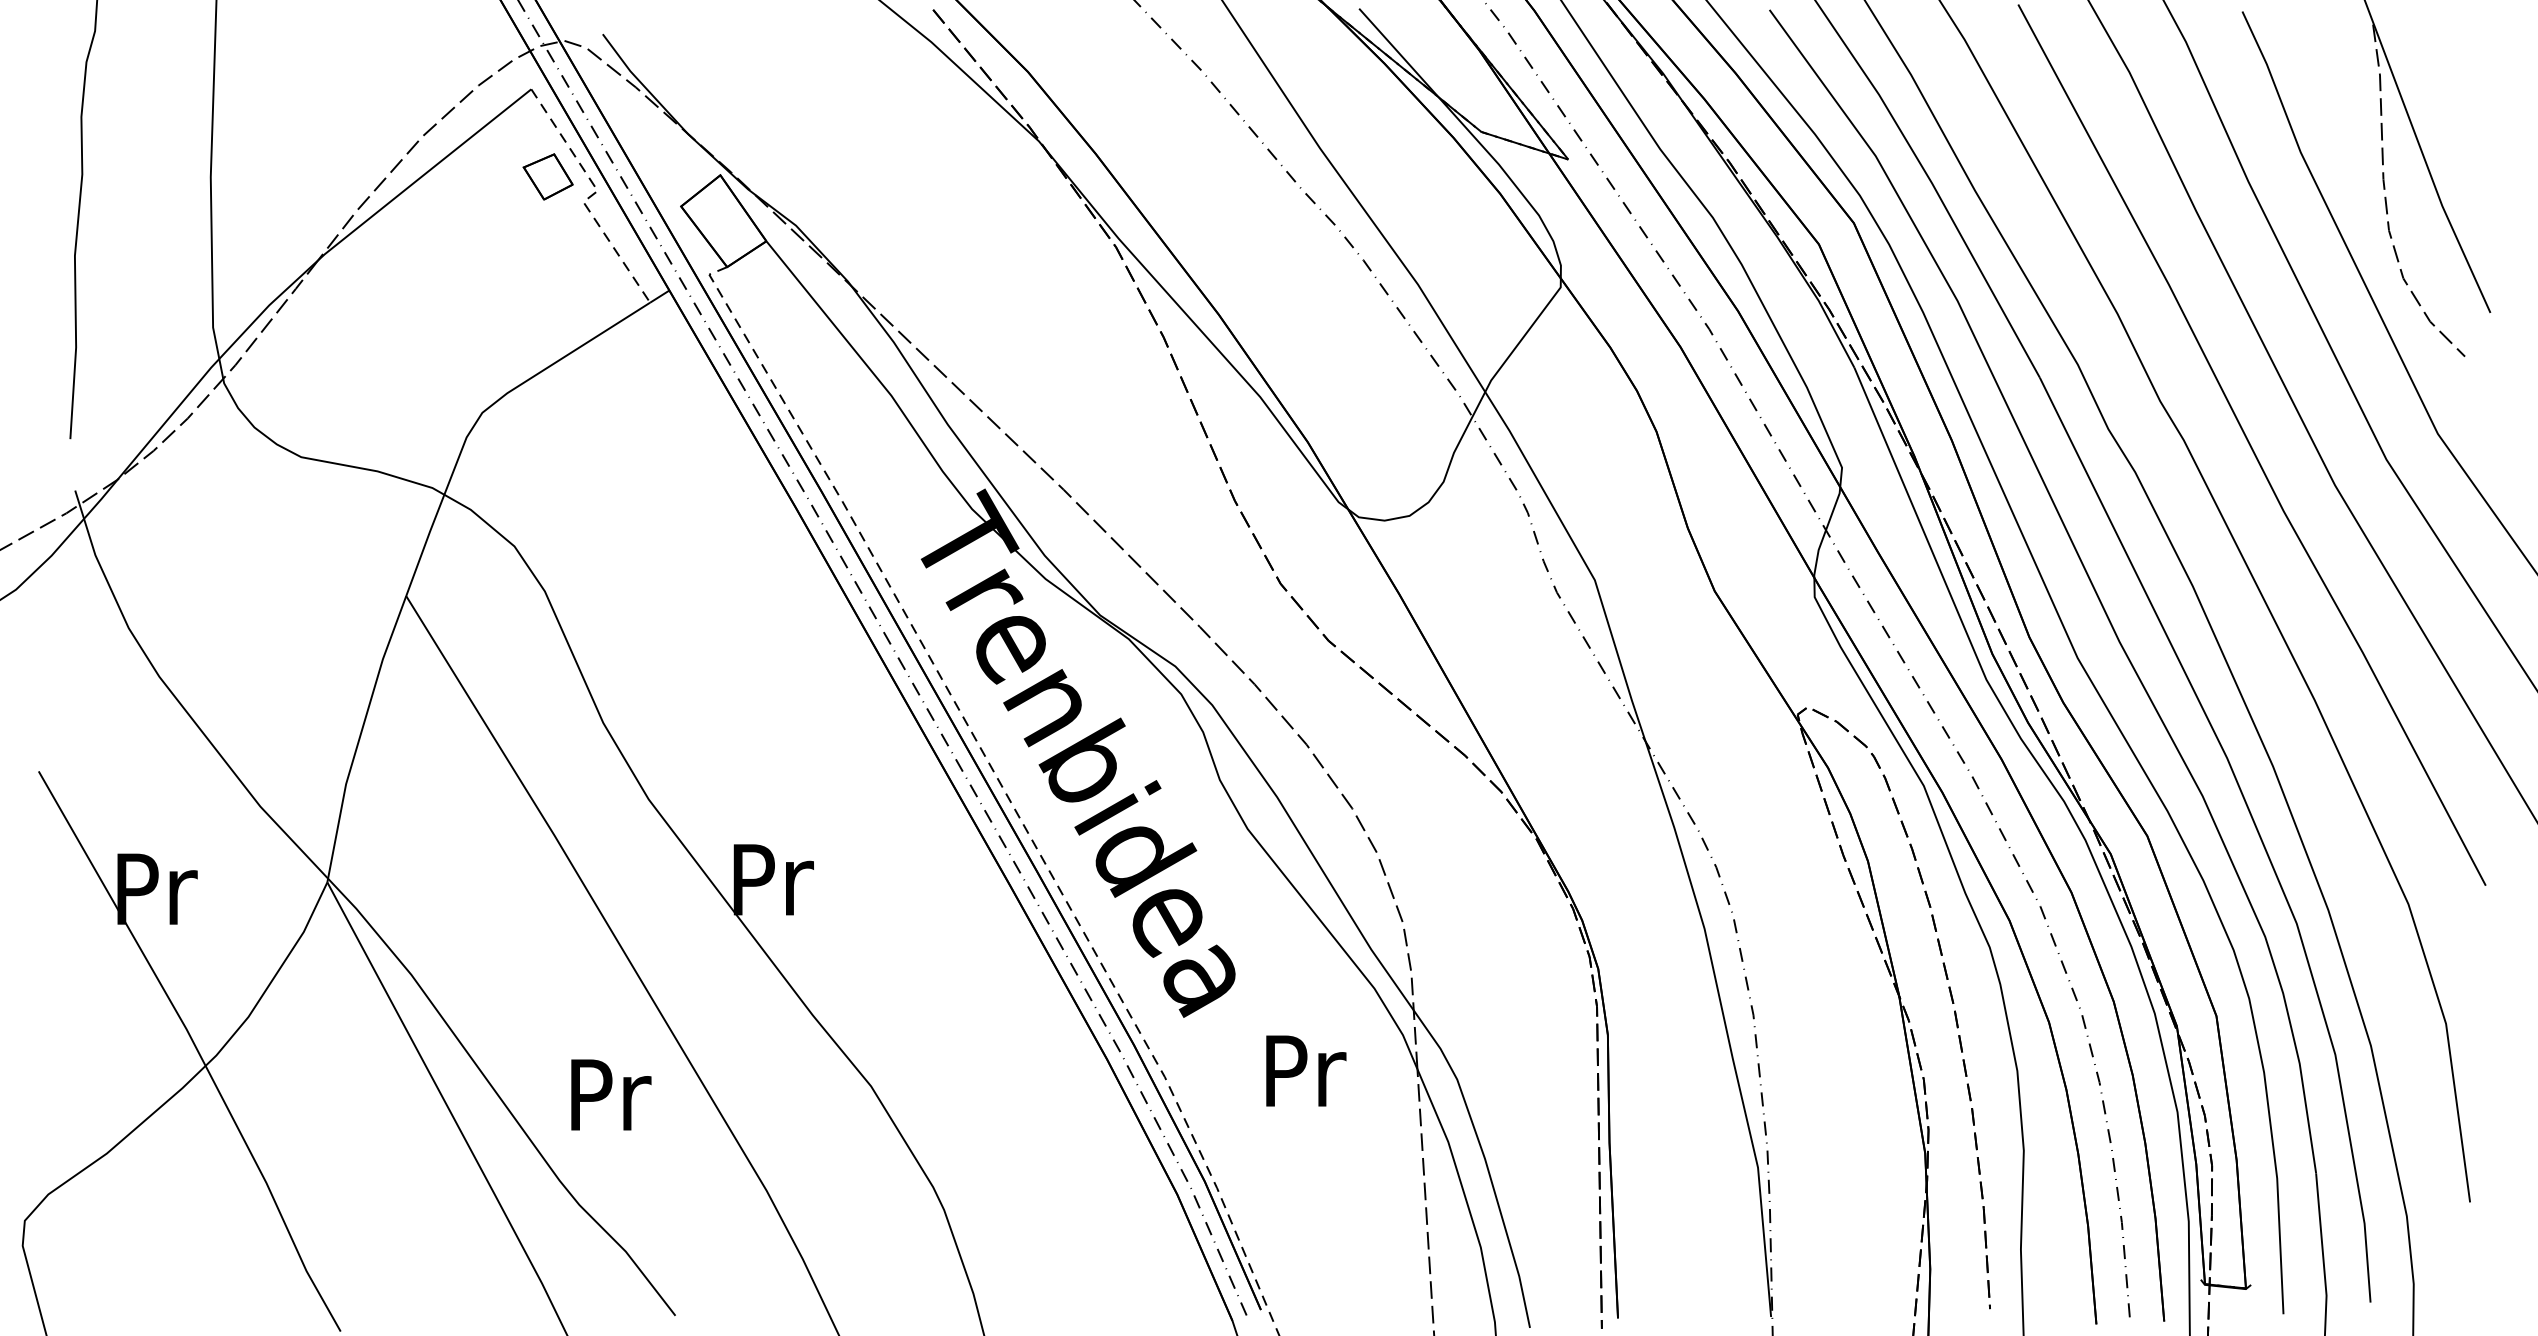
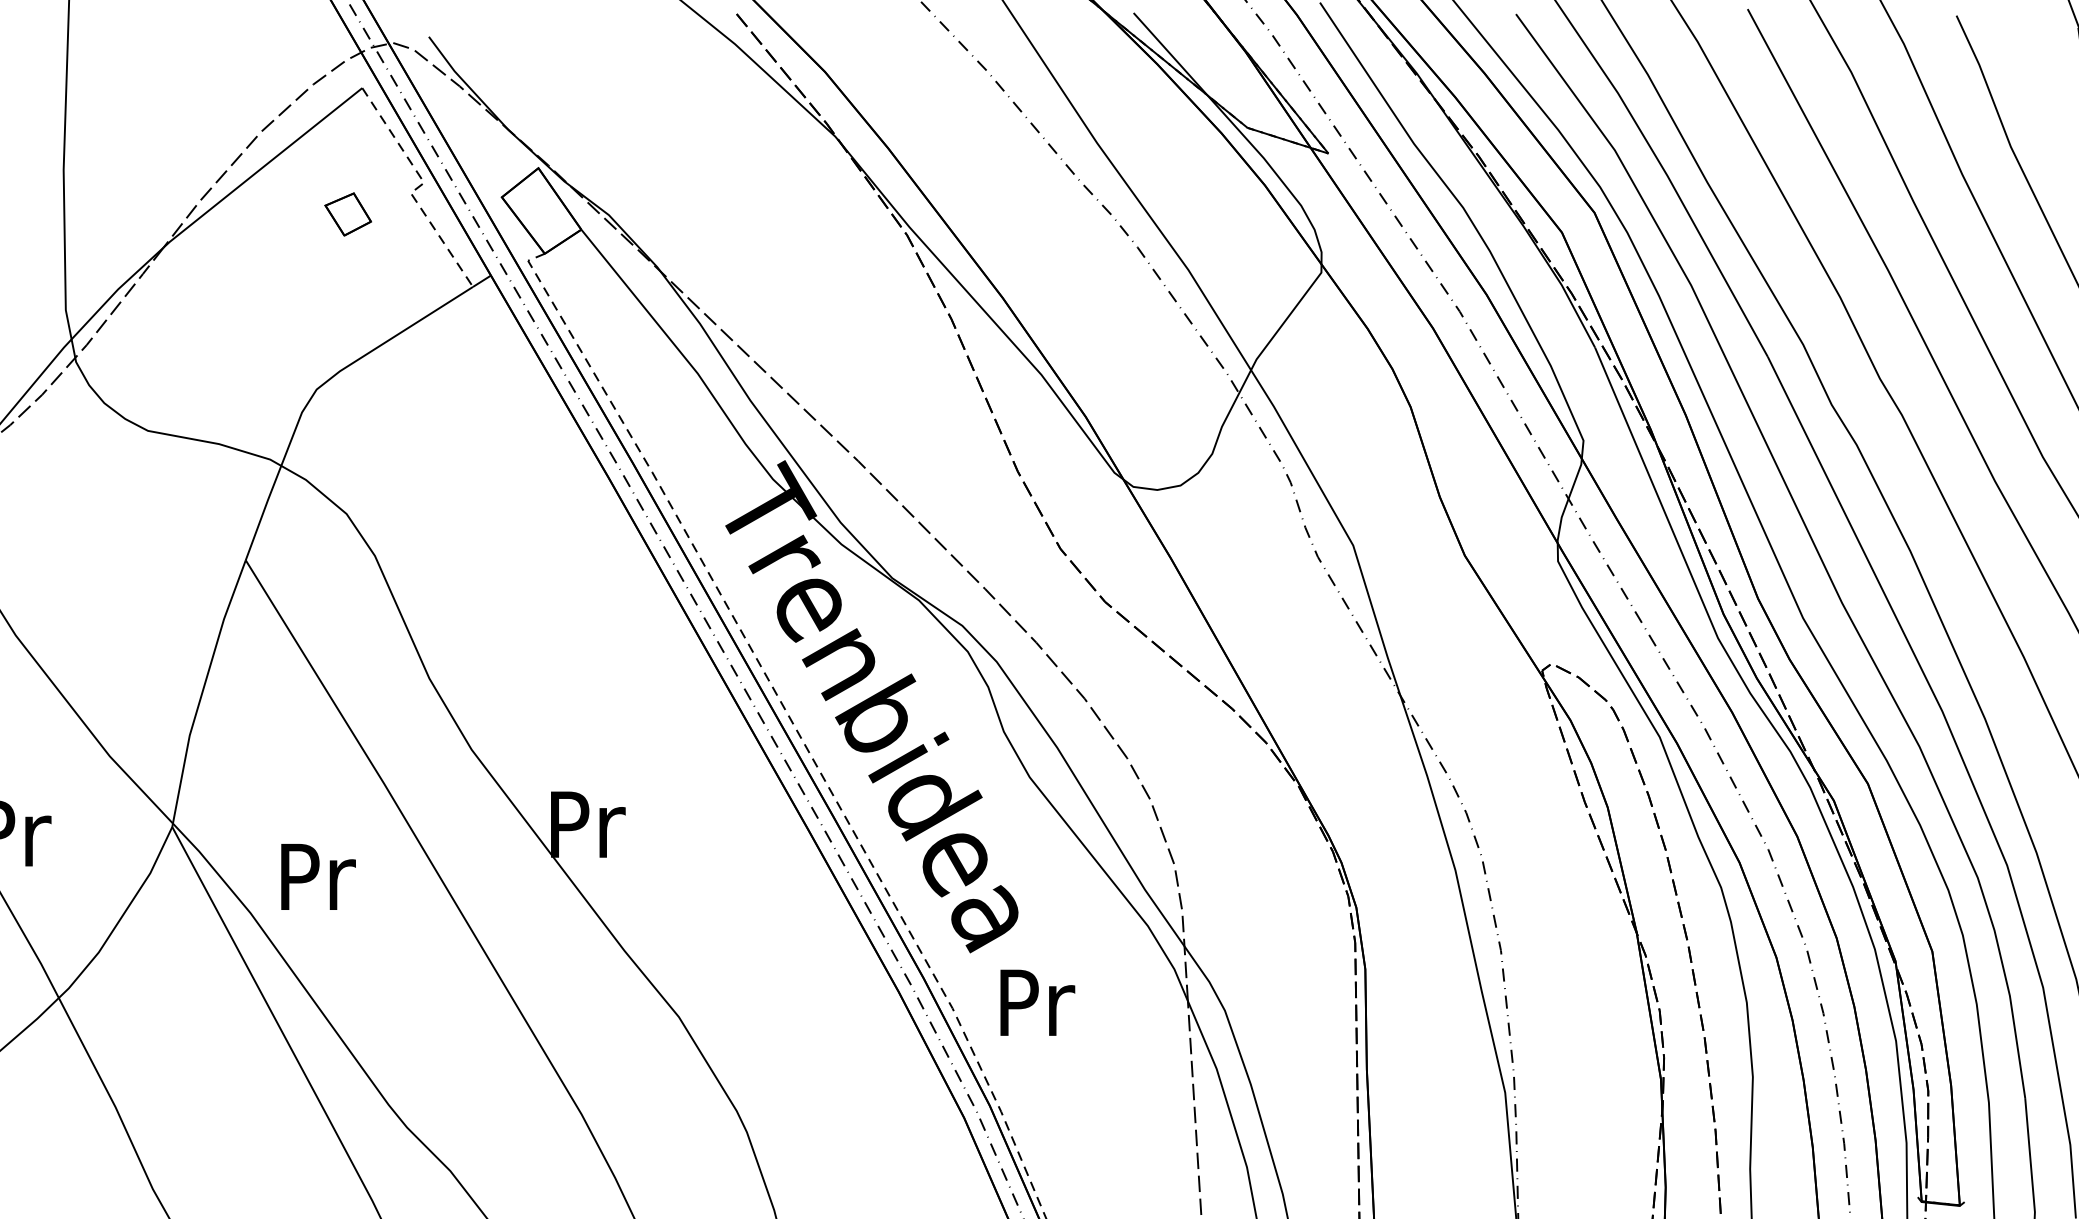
part: (547, 176) -> (347, 214), moved
text: (1306, 1070) -> (1037, 1002), moved
text: (611, 1094) -> (318, 876), moved

